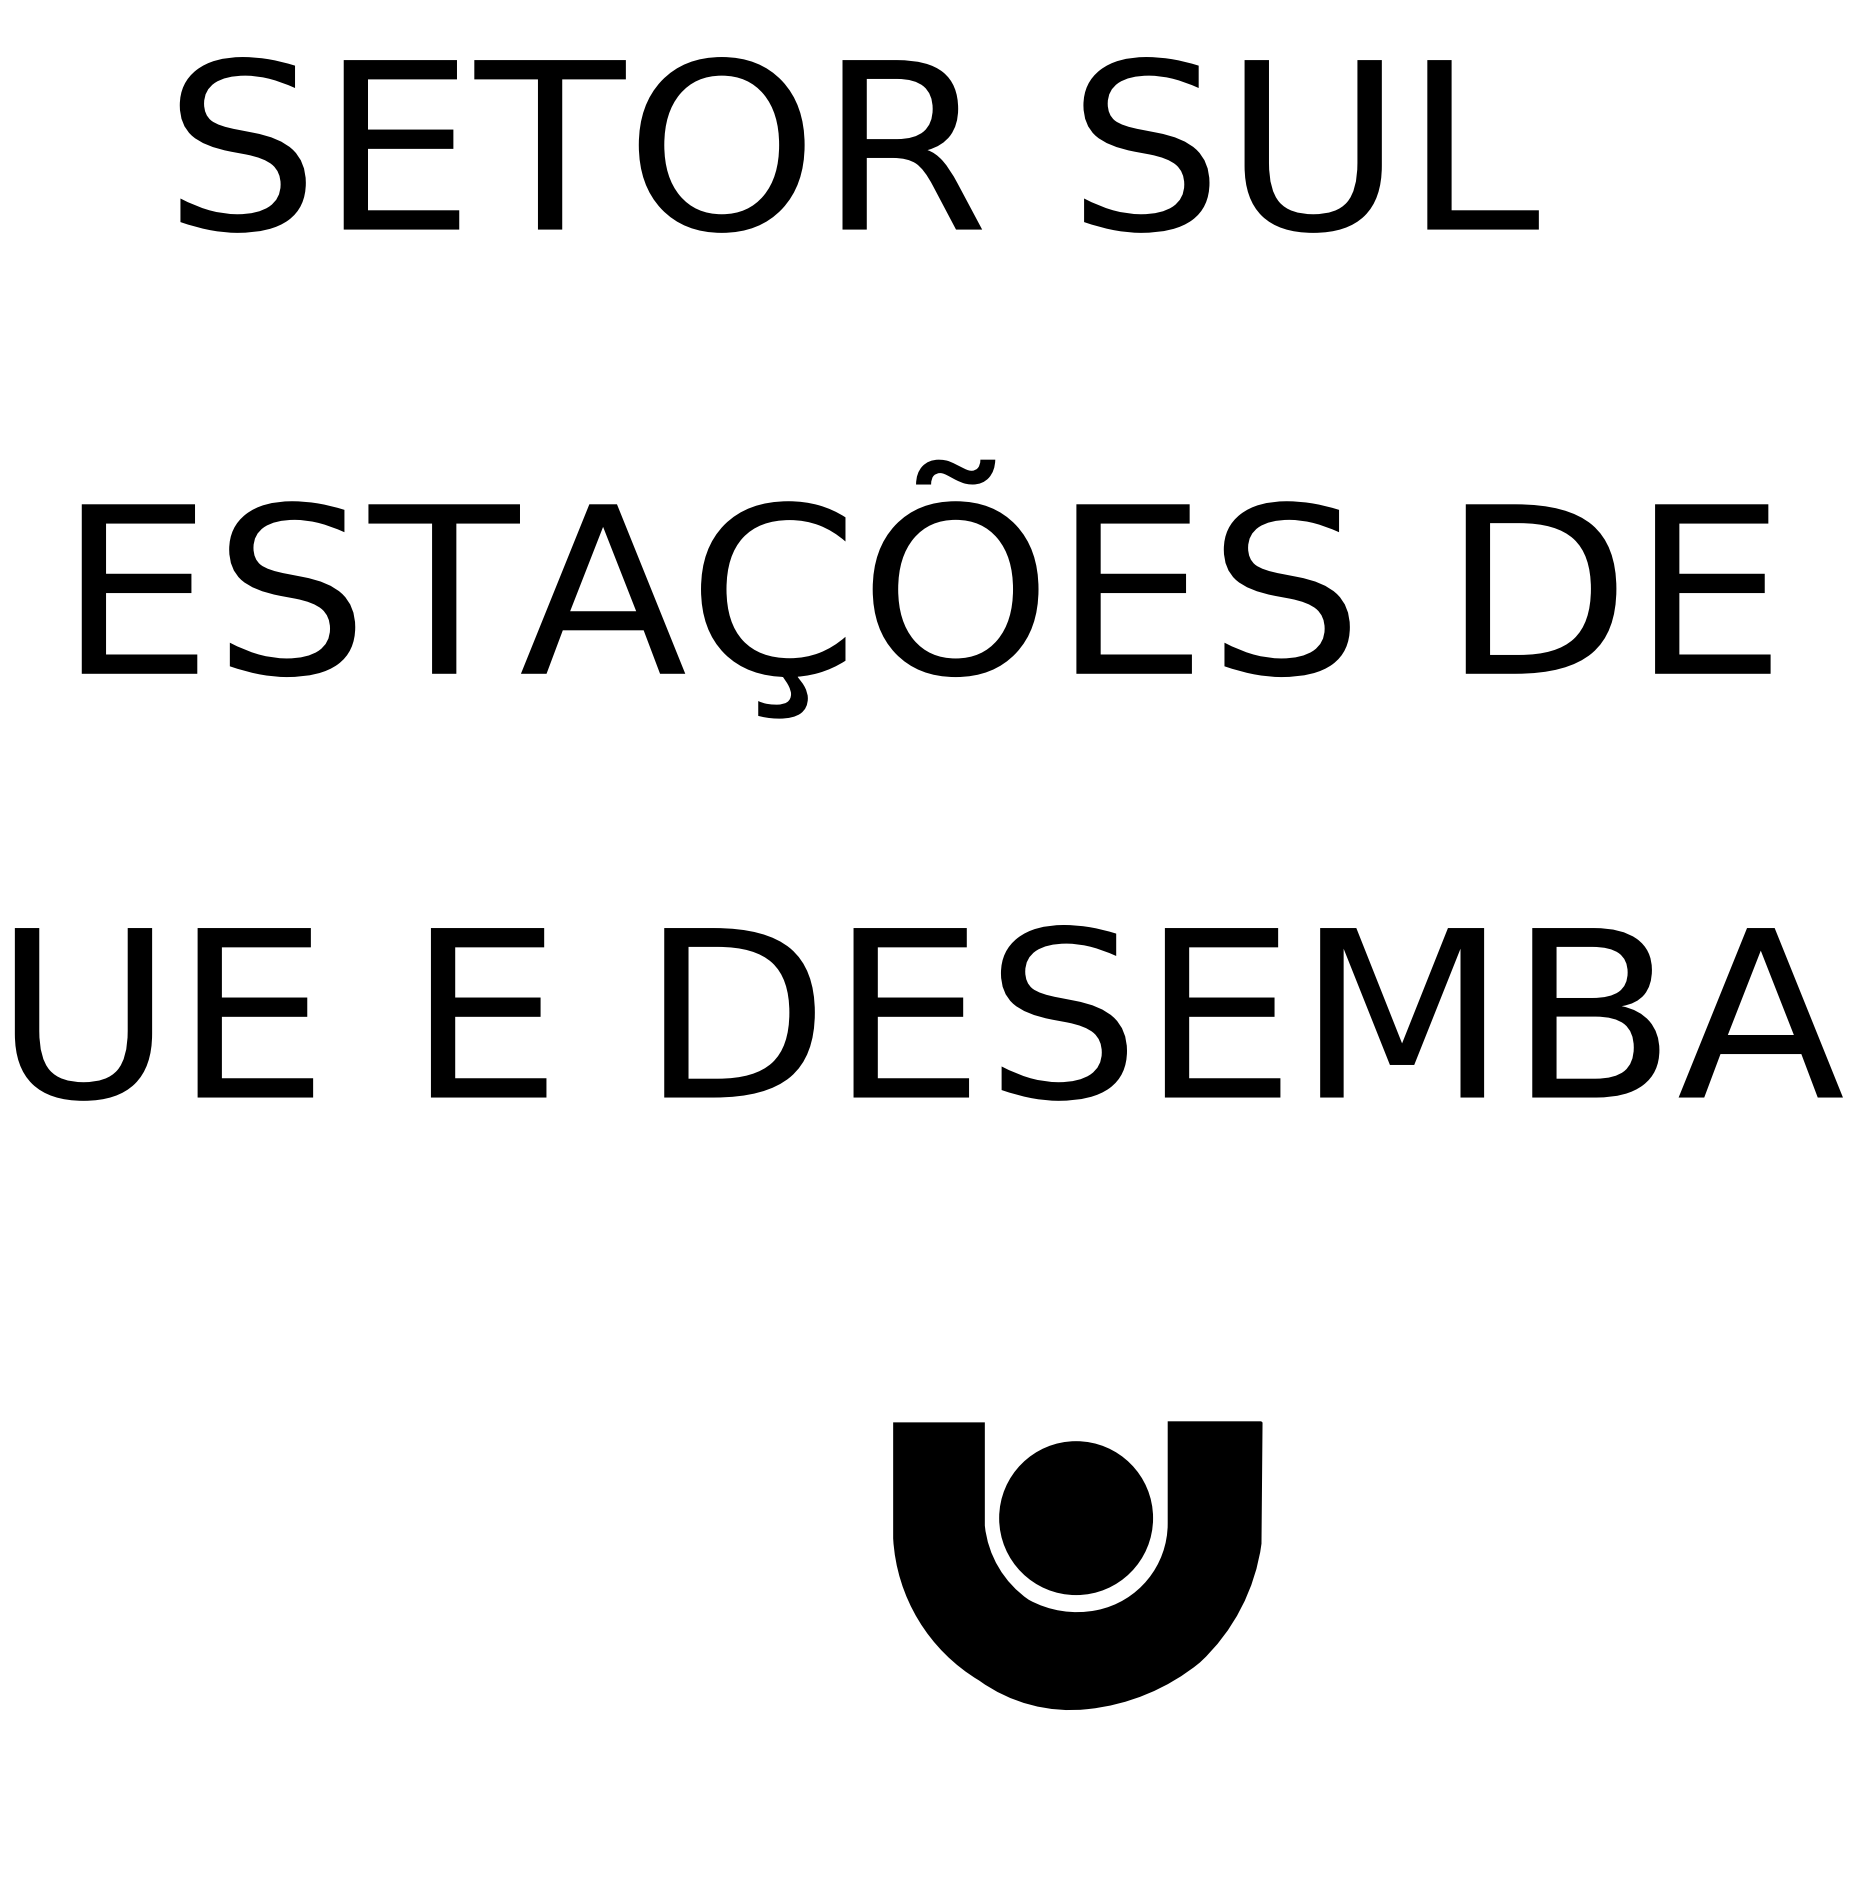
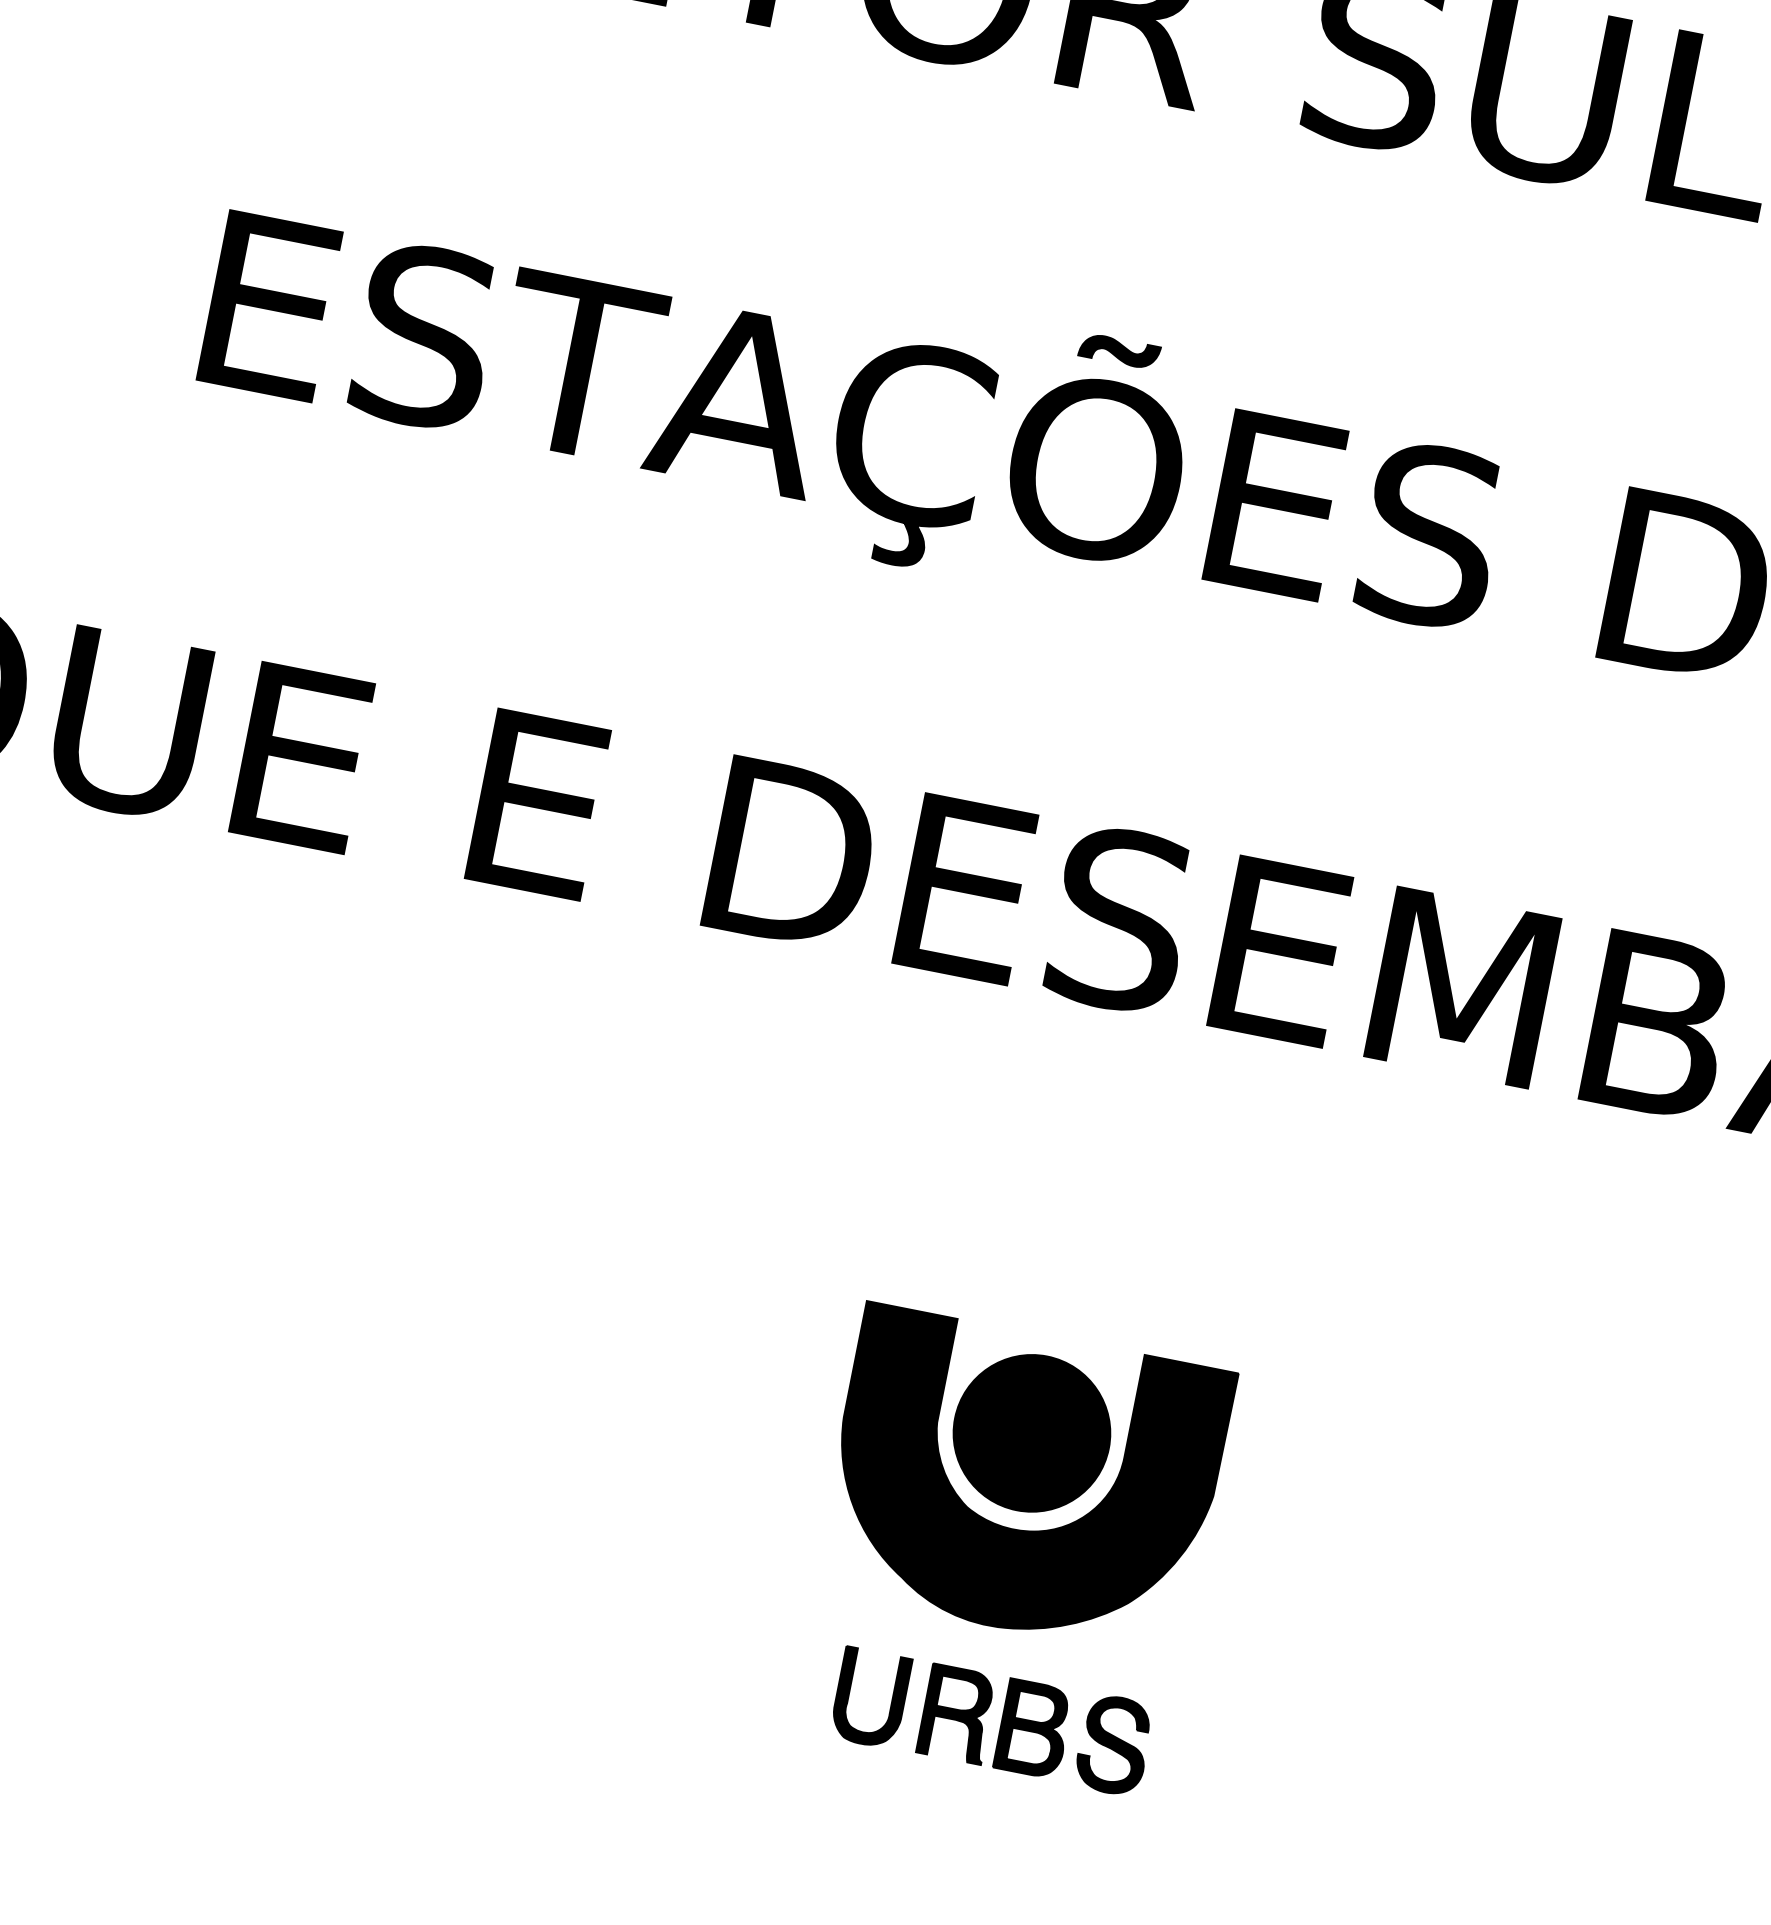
part: (1101, 1798) -> (1001, 1721), added

